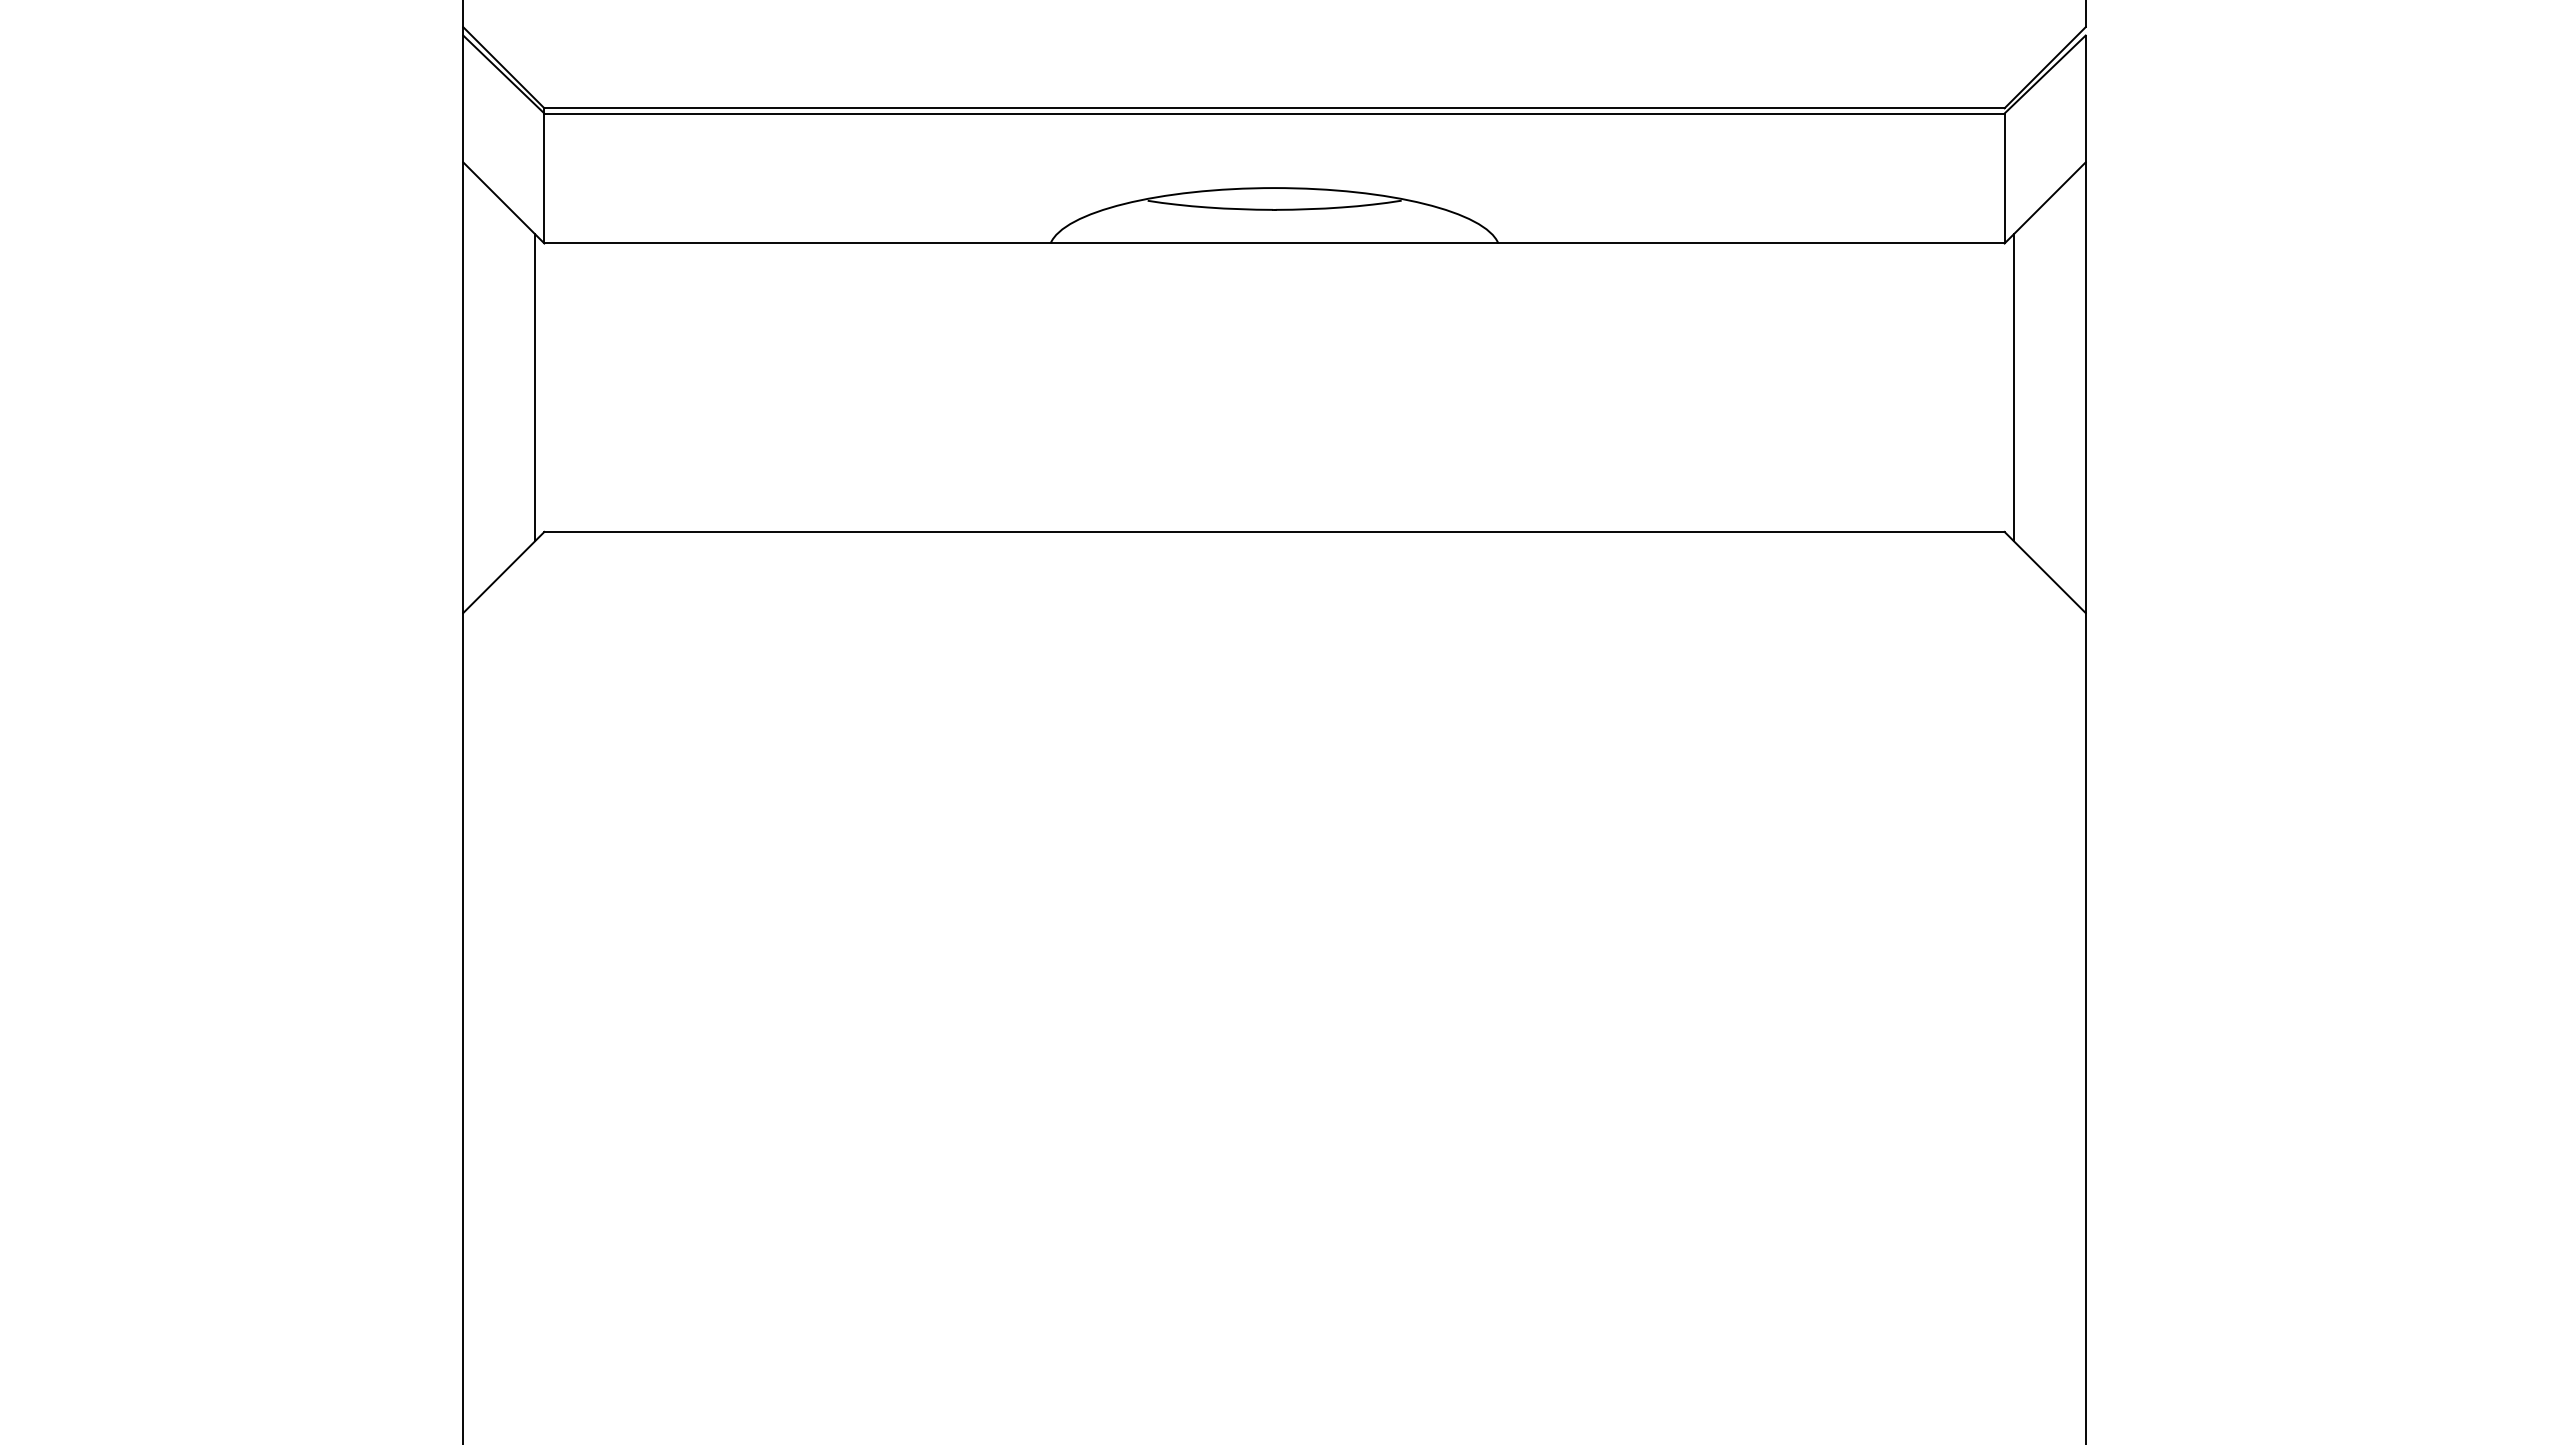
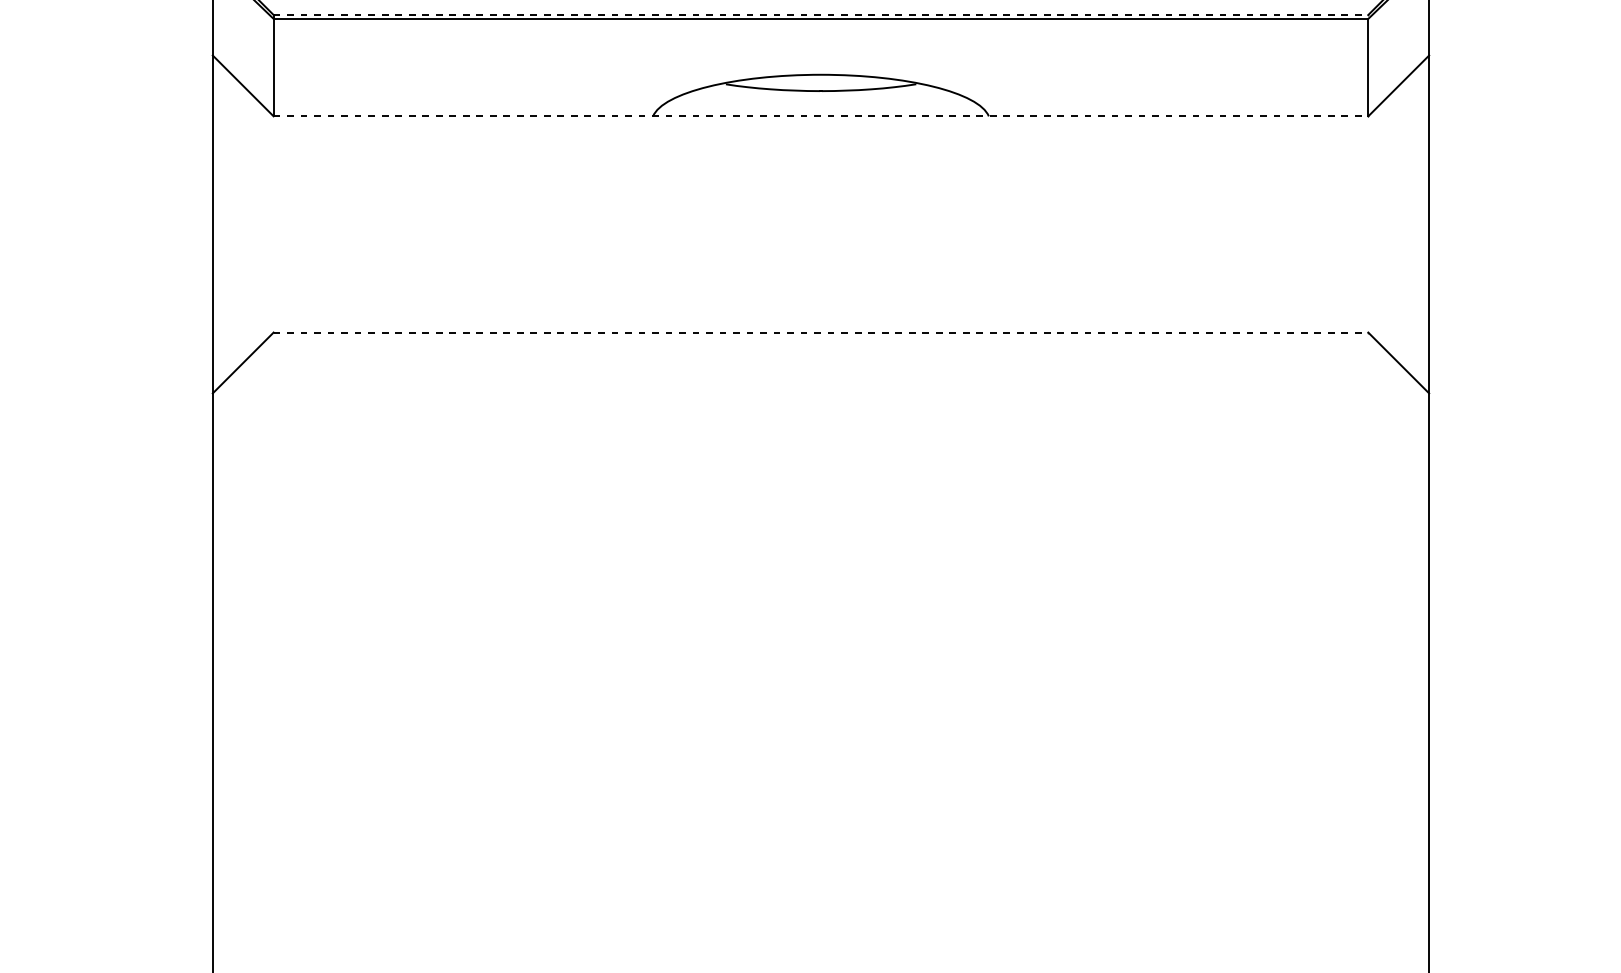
line: (1275, 108) -> (821, 15), solid -> dashed
line: (1275, 243) -> (821, 116), solid -> dashed
line: (535, 387) -> (266, 224), removed
line: (2013, 387) -> (1375, 224), removed
line: (1275, 531) -> (821, 332), solid -> dashed

